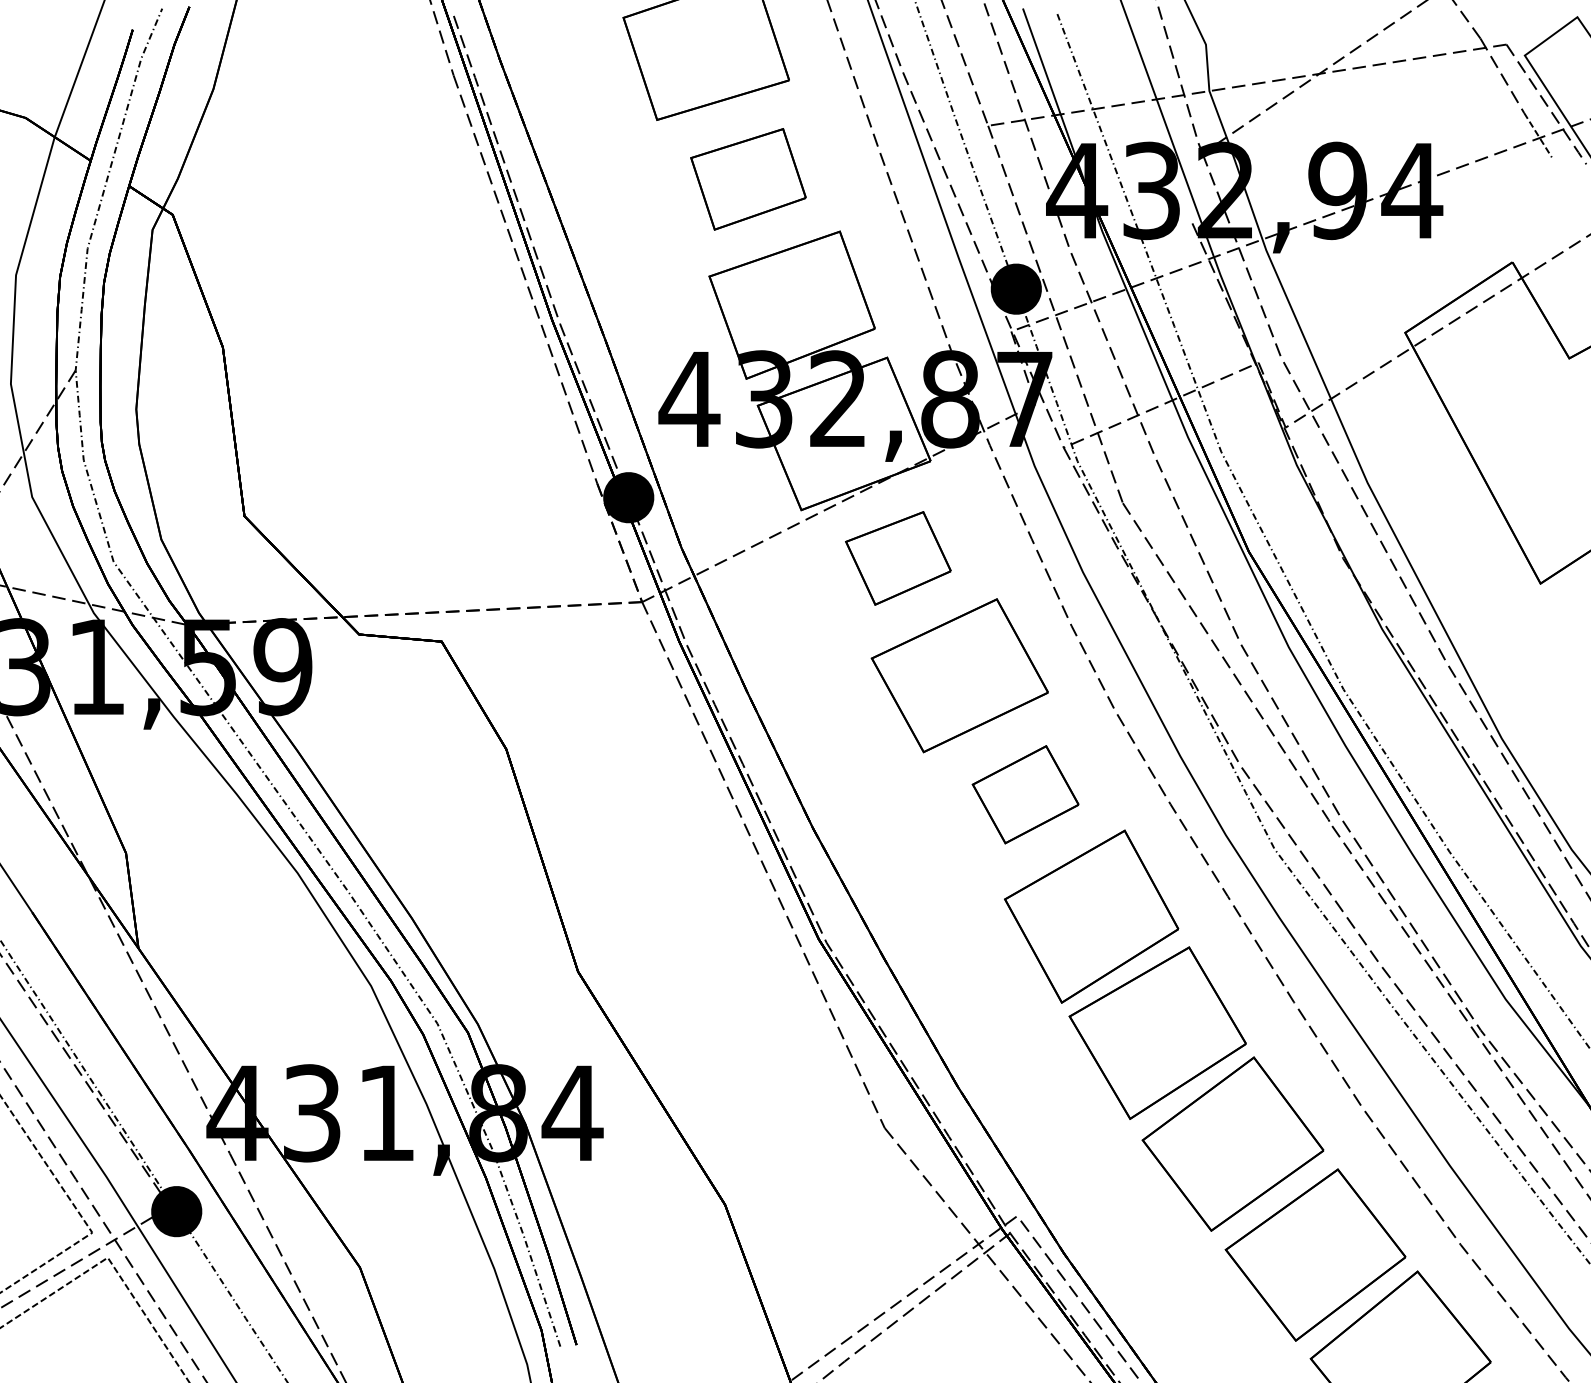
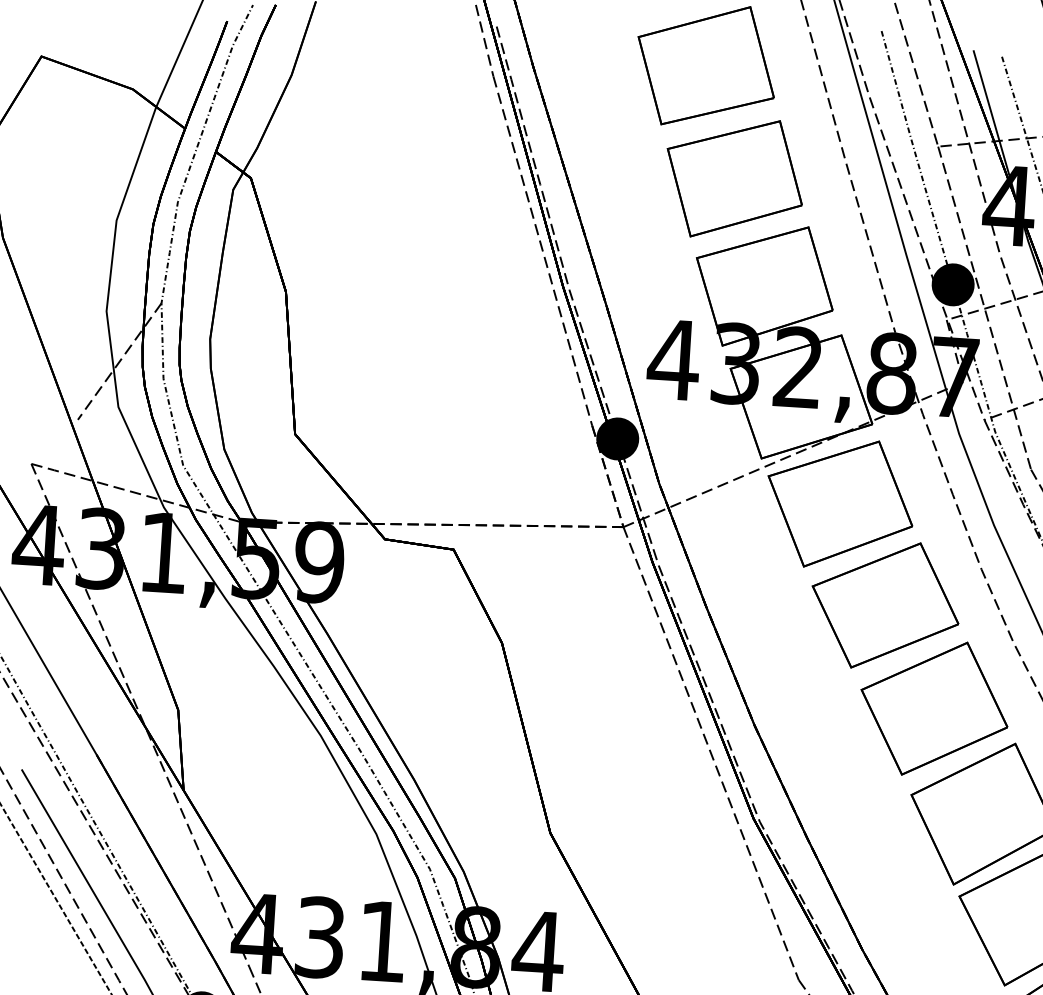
part: (748, 179) -> (734, 178), size x1.43
part: (898, 558) -> (840, 504), size x1.67
part: (1025, 794) -> (934, 708), size x1.67

